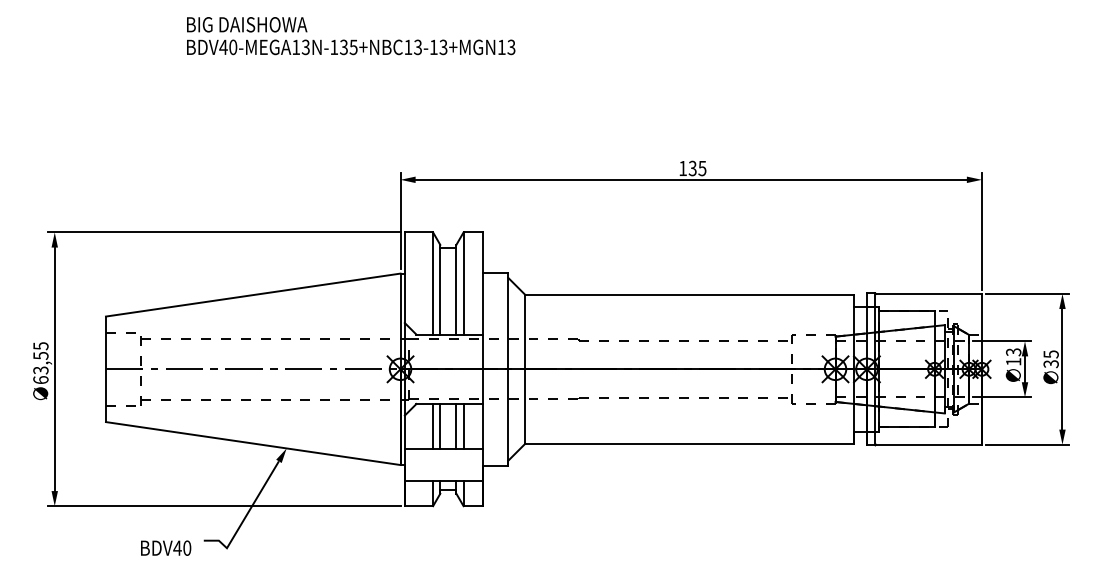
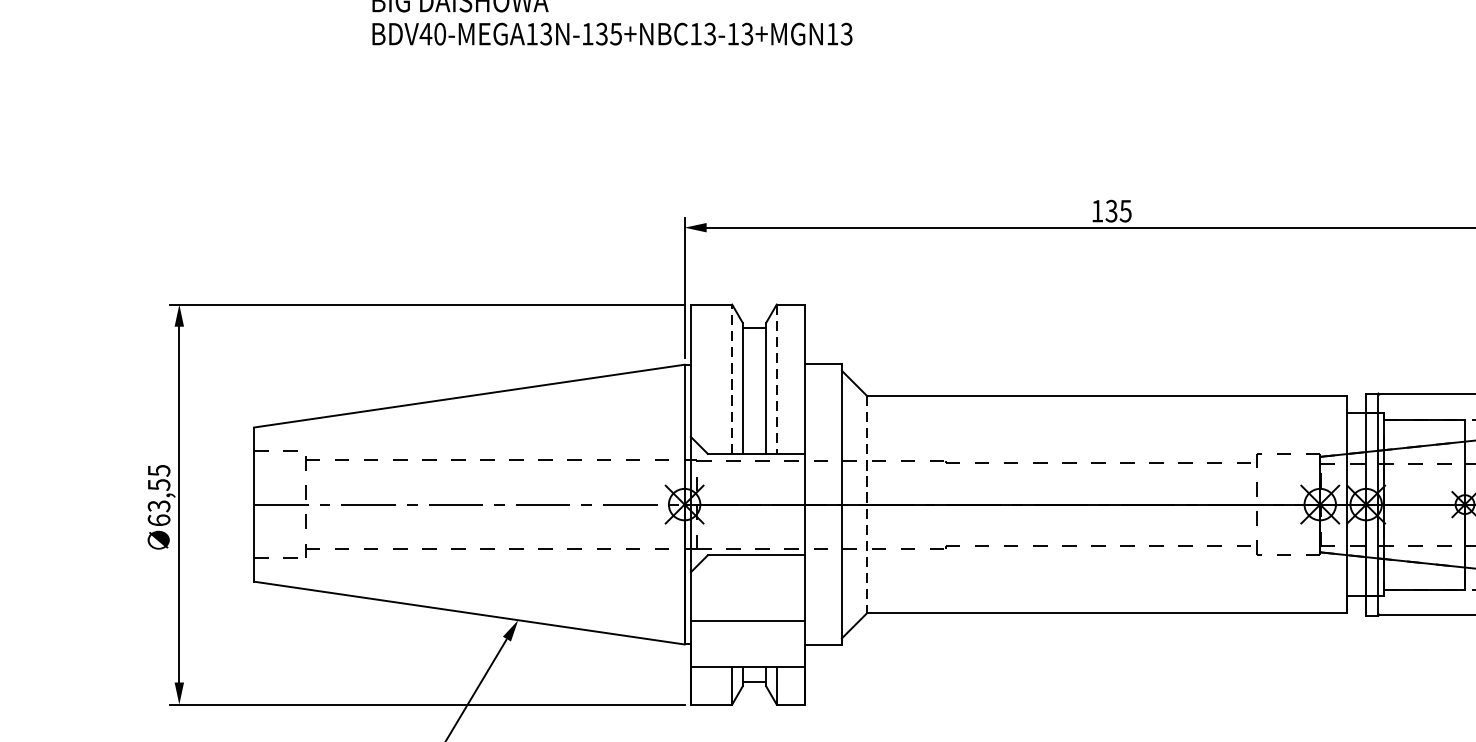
line: (433, 283) -> (732, 379), solid -> dashed
line: (463, 284) -> (776, 380), solid -> dashed
line: (525, 369) -> (867, 504), solid -> dashed
line: (433, 425) -> (732, 586), removed
line: (440, 425) -> (743, 586), removed
line: (456, 425) -> (766, 586), removed
line: (463, 425) -> (776, 586), removed

